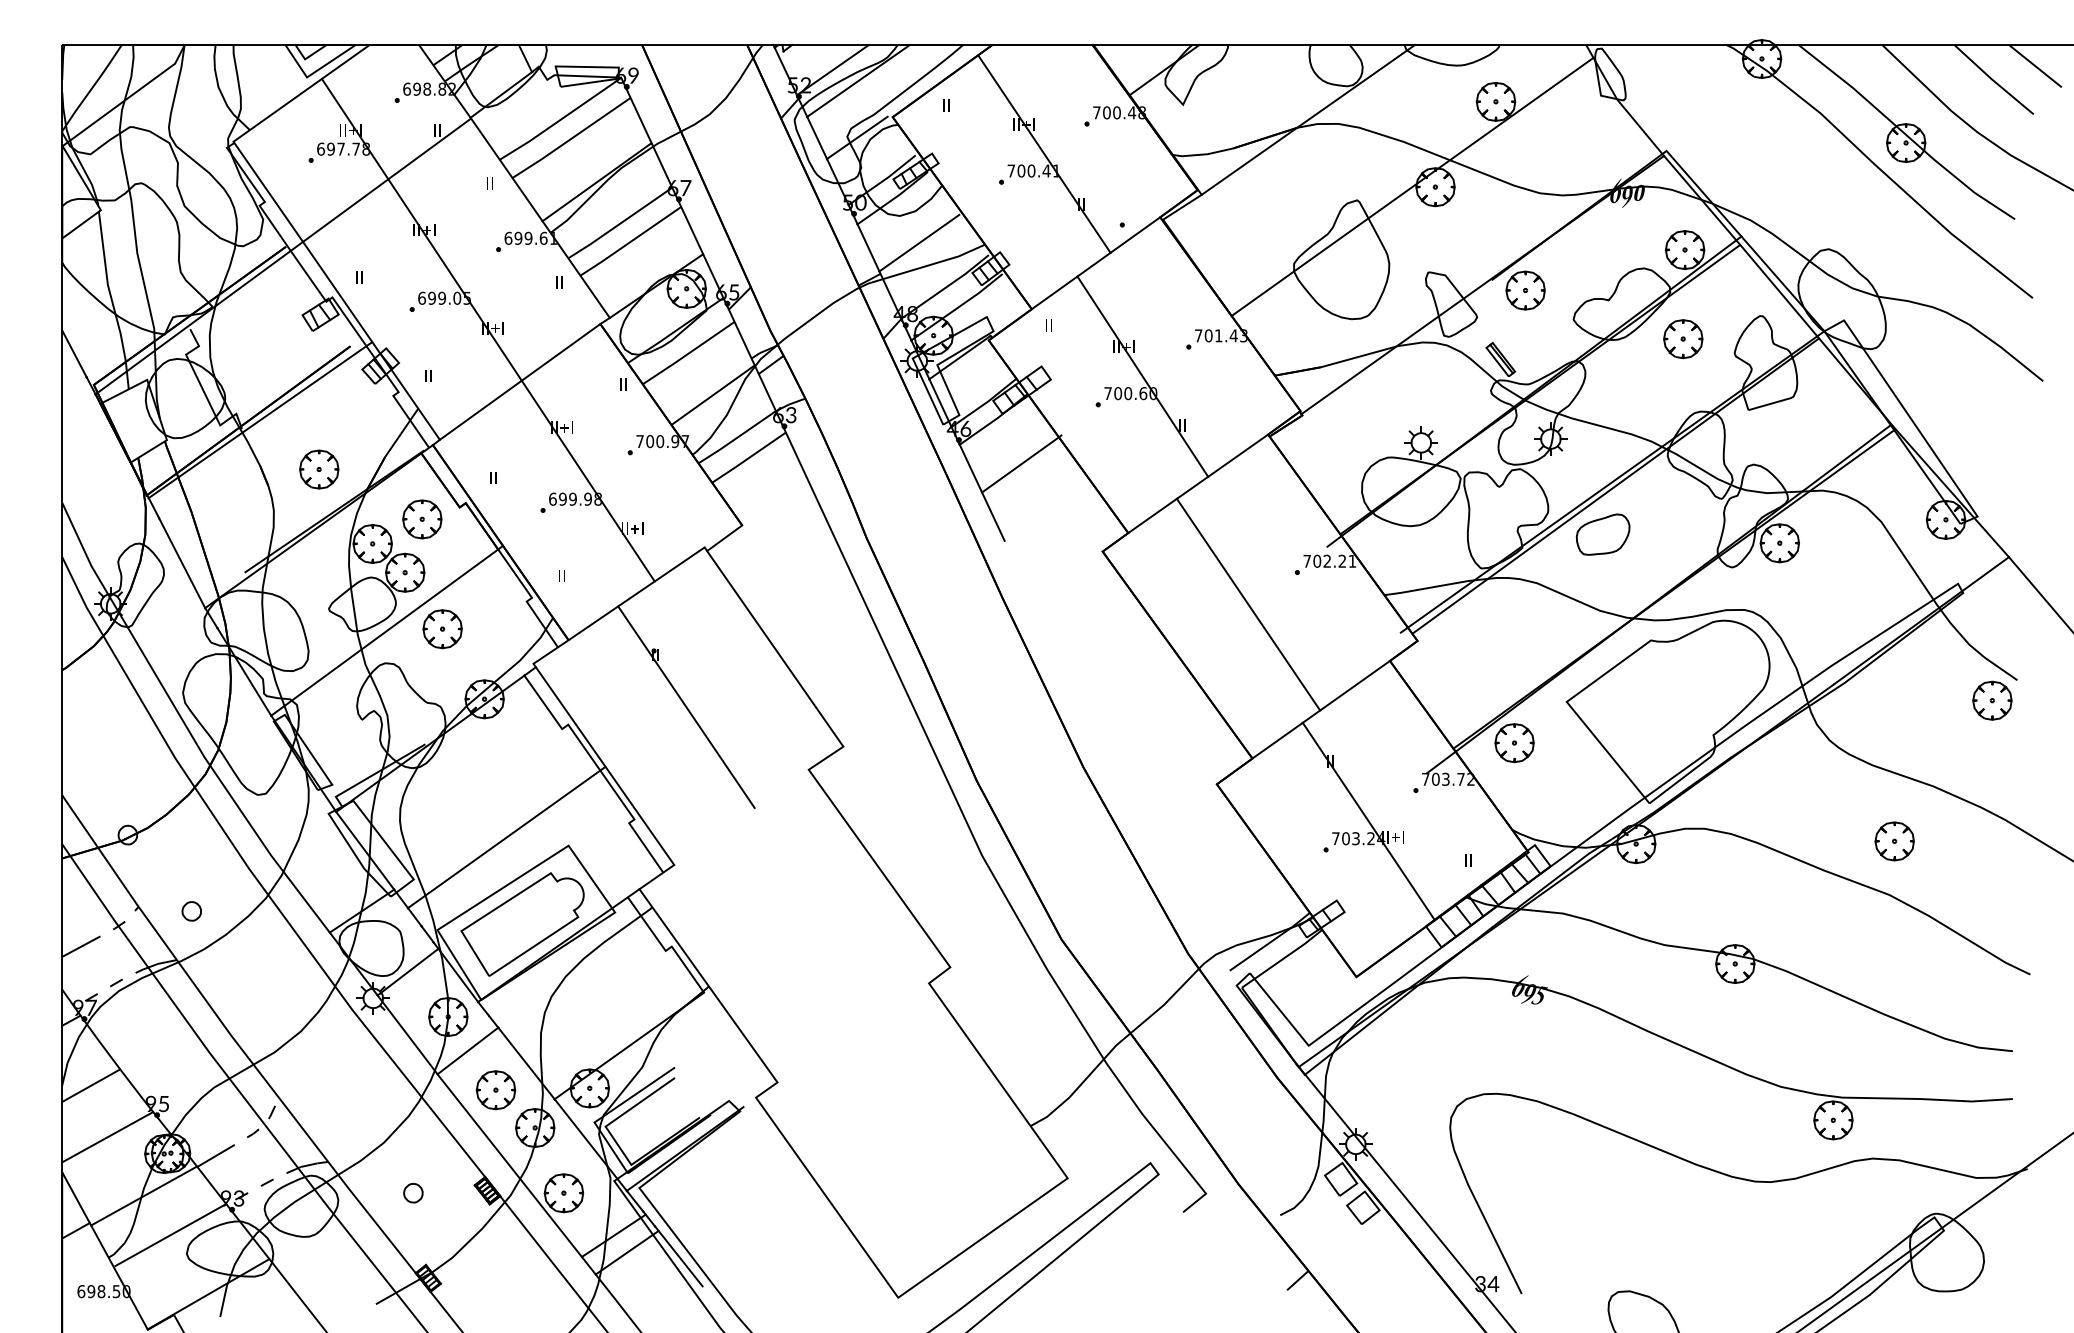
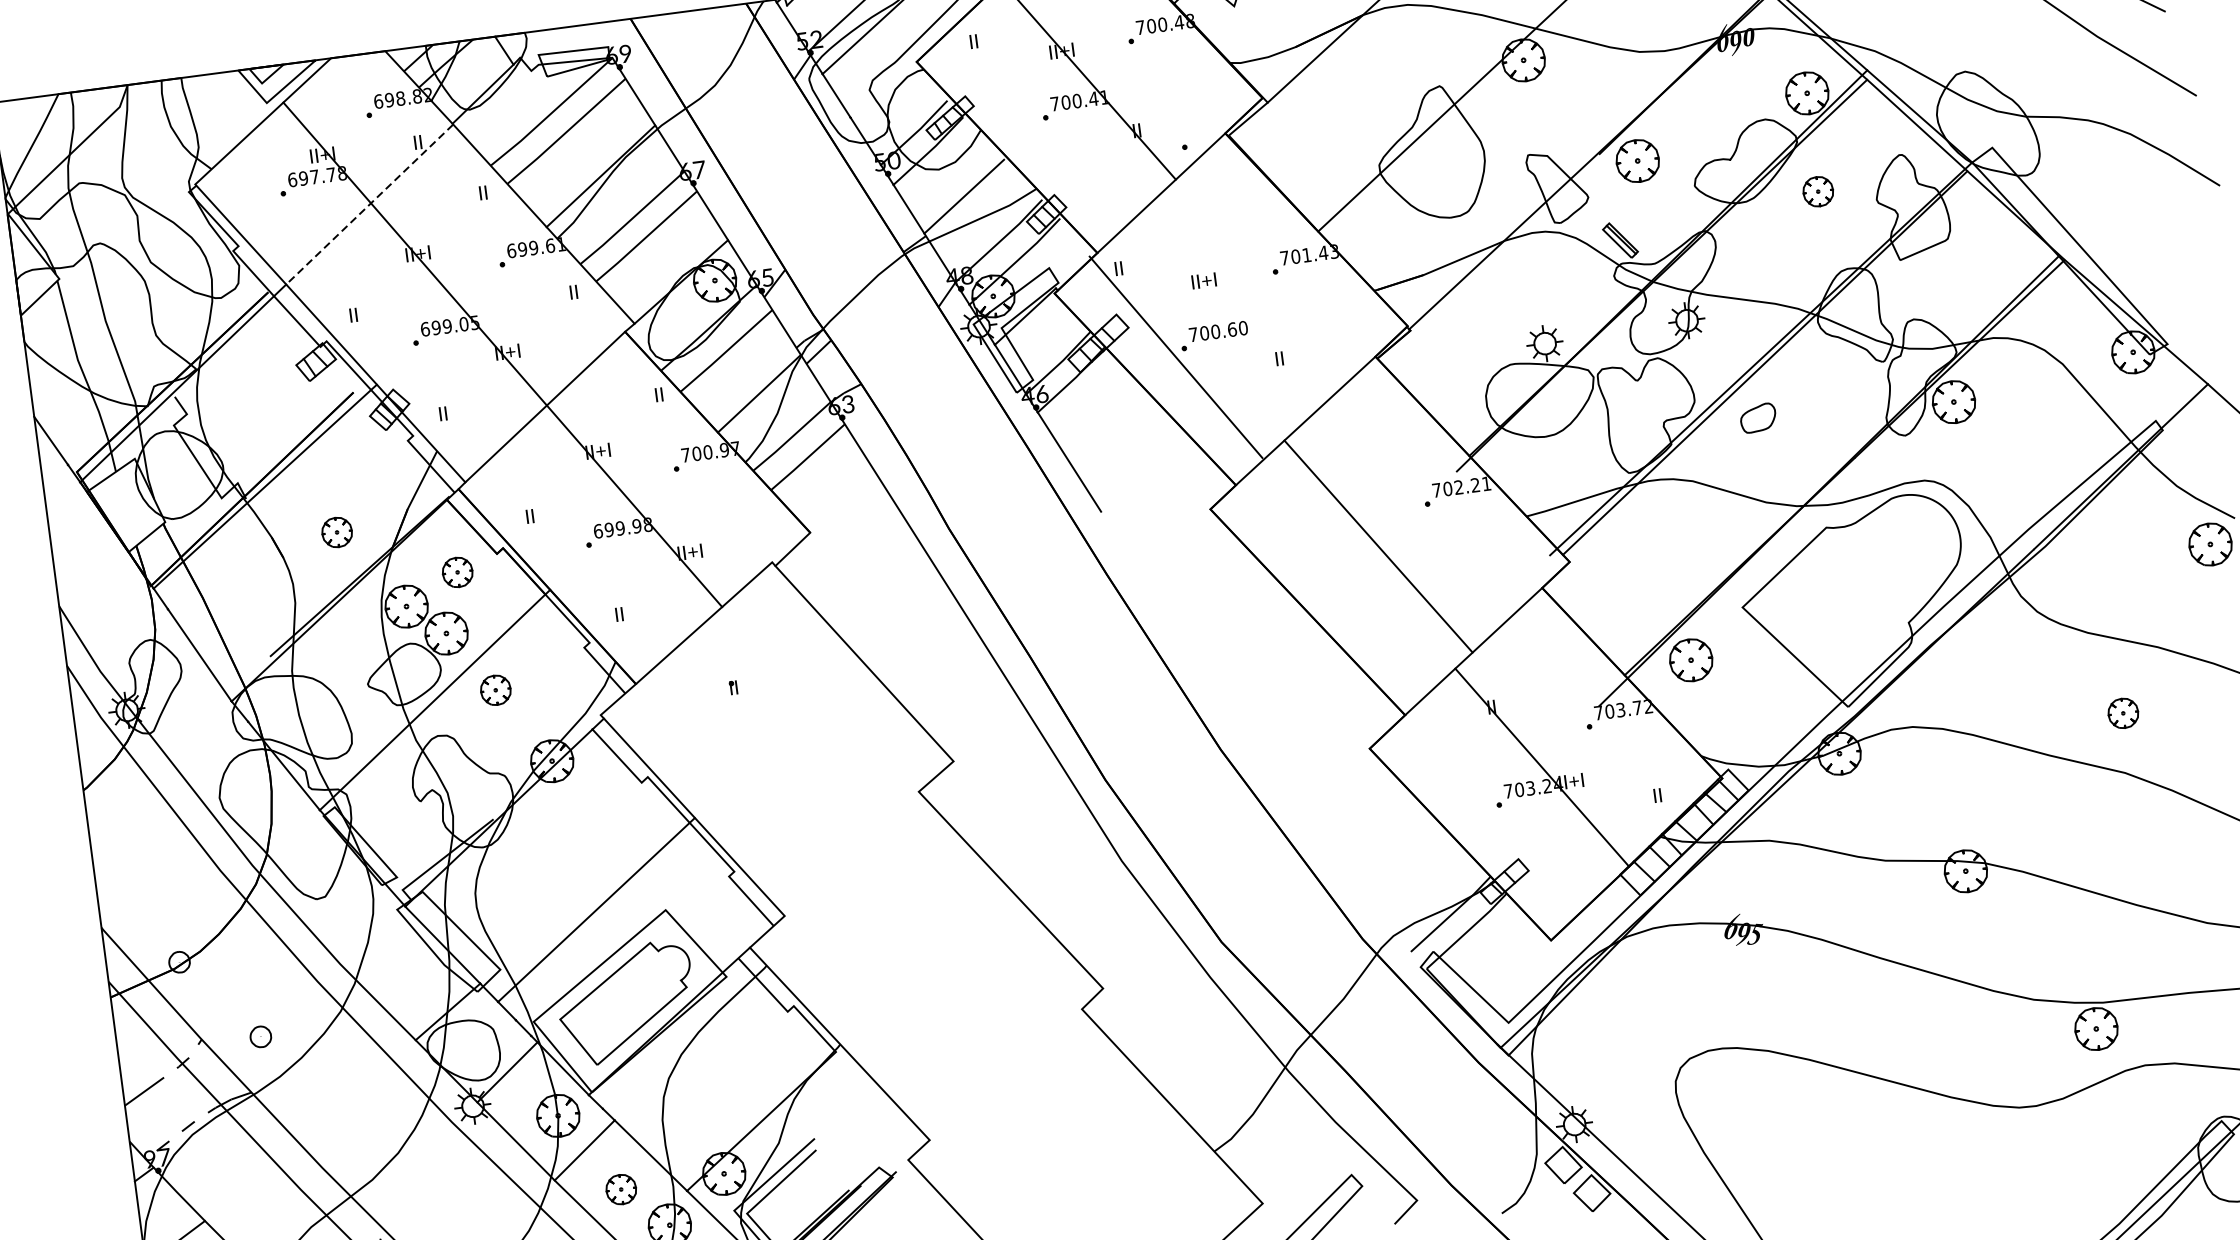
line: (857, 137) -> (880, 89), removed
line: (386, 180) -> (369, 204), solid -> dashed
part: (1683, 339) -> (1818, 191), size x0.7
line: (1142, 376) -> (1175, 357), moved
line: (1021, 463) -> (1108, 424), removed
part: (319, 469) -> (337, 532), size x0.7
part: (422, 519) -> (457, 572), size x0.7
part: (1602, 534) -> (1757, 418), size x0.6
part: (442, 629) -> (495, 690), size x0.7
line: (686, 706) -> (775, 739), removed
part: (1894, 841) -> (2123, 713), size x0.7
part: (495, 1090) -> (620, 1189), size x0.7

